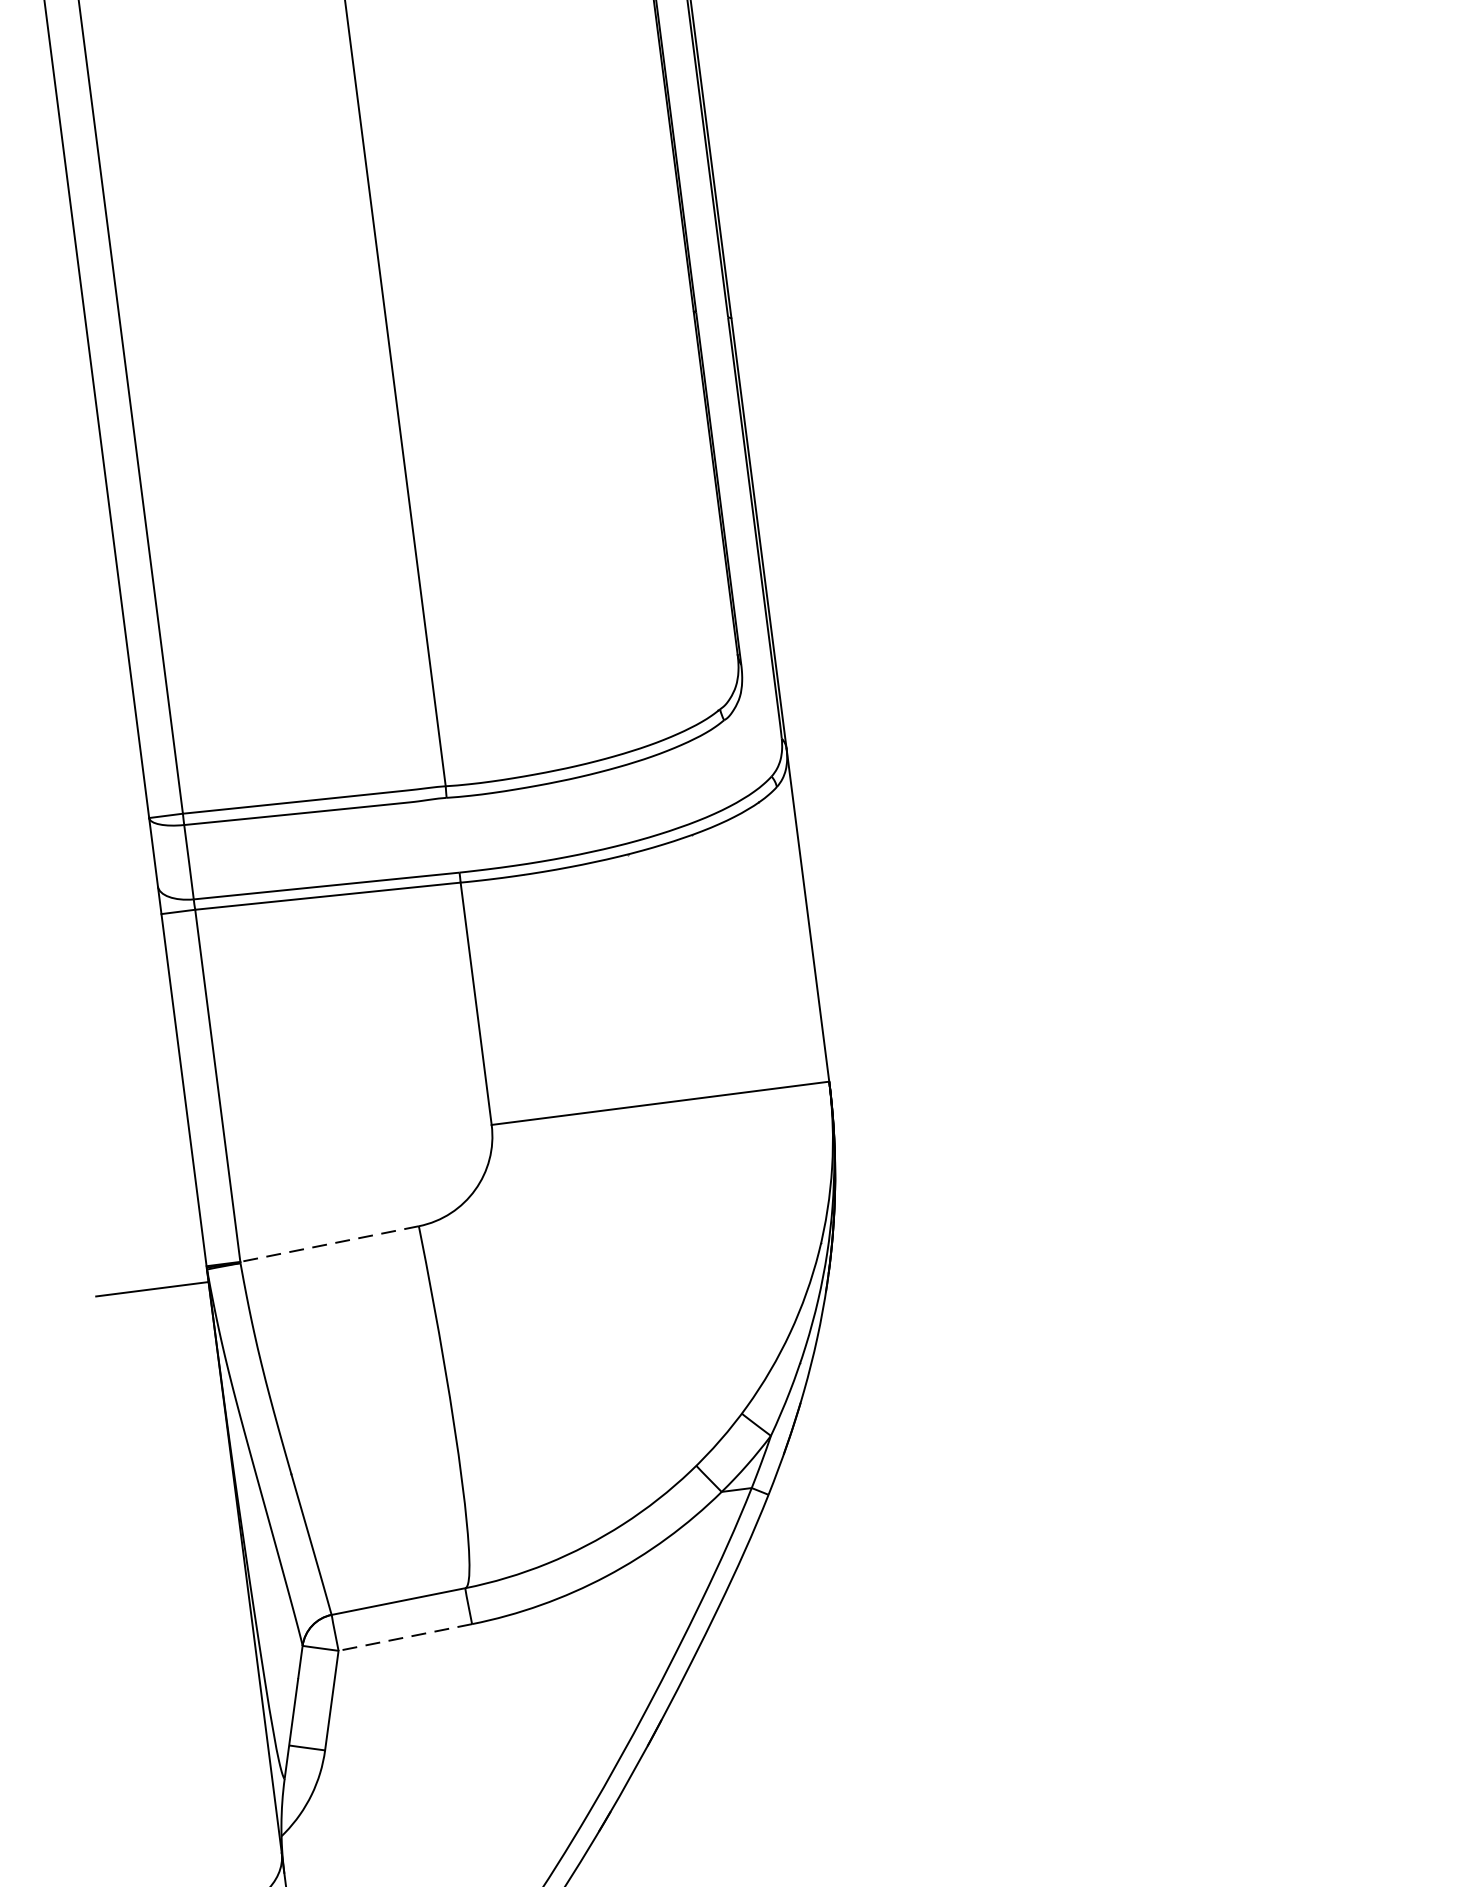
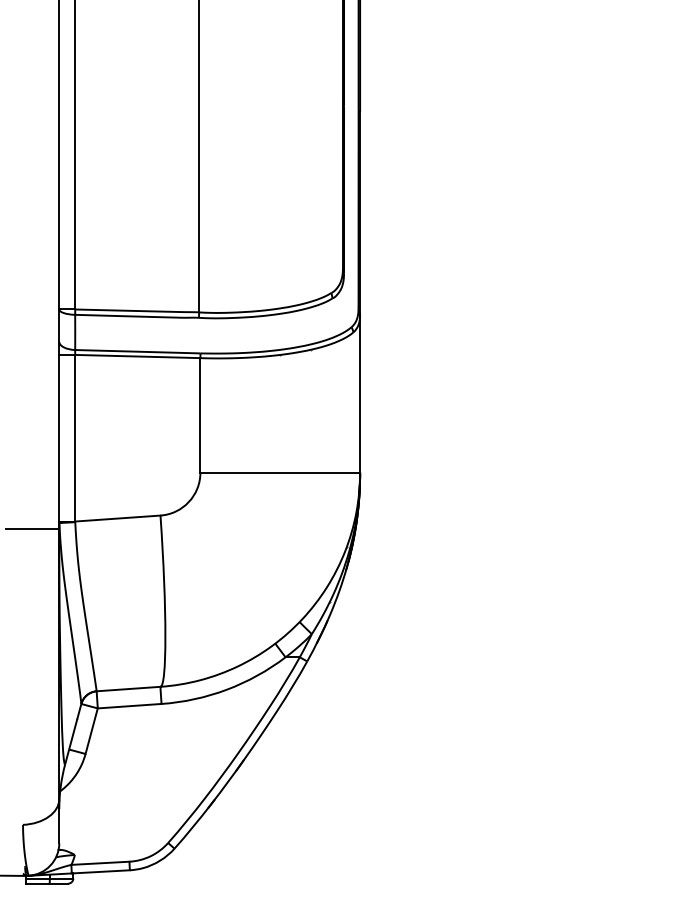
line: (328, 1244) -> (117, 518), dashed -> solid
line: (405, 1638) -> (129, 706), dashed -> solid

